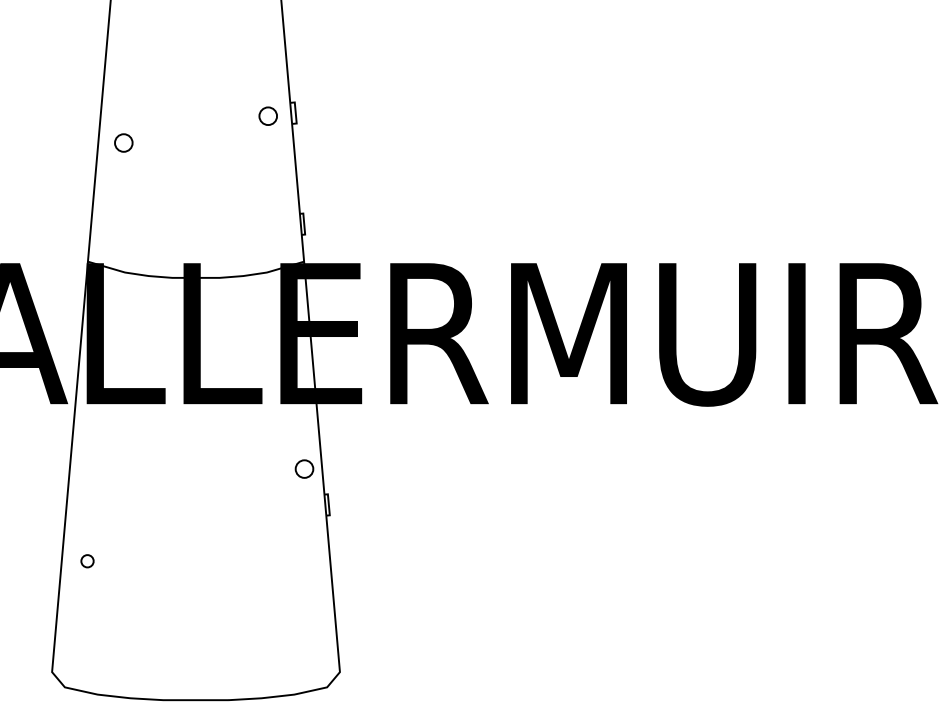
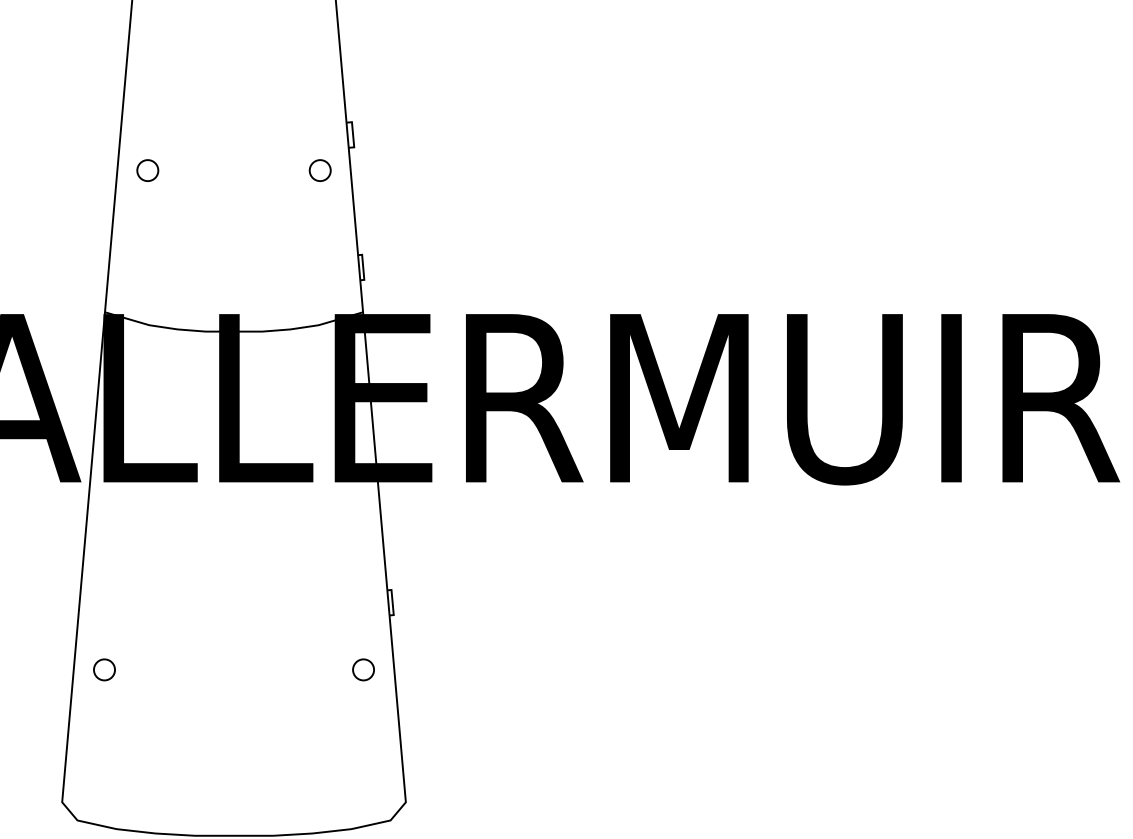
circle: (267, 116) -> (319, 170), moved
circle: (304, 468) -> (363, 669), moved
circle: (87, 560) -> (104, 669), size x1.43

